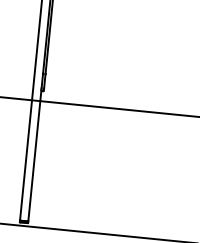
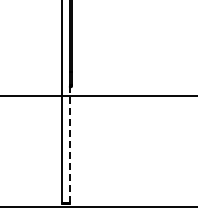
line: (34, 156) -> (69, 145), solid -> dashed

